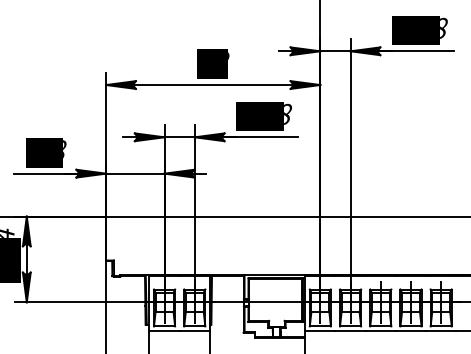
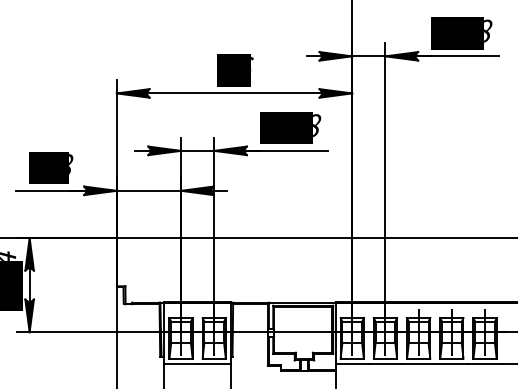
text: (229, 57) -> (252, 63), 42 -> 36

